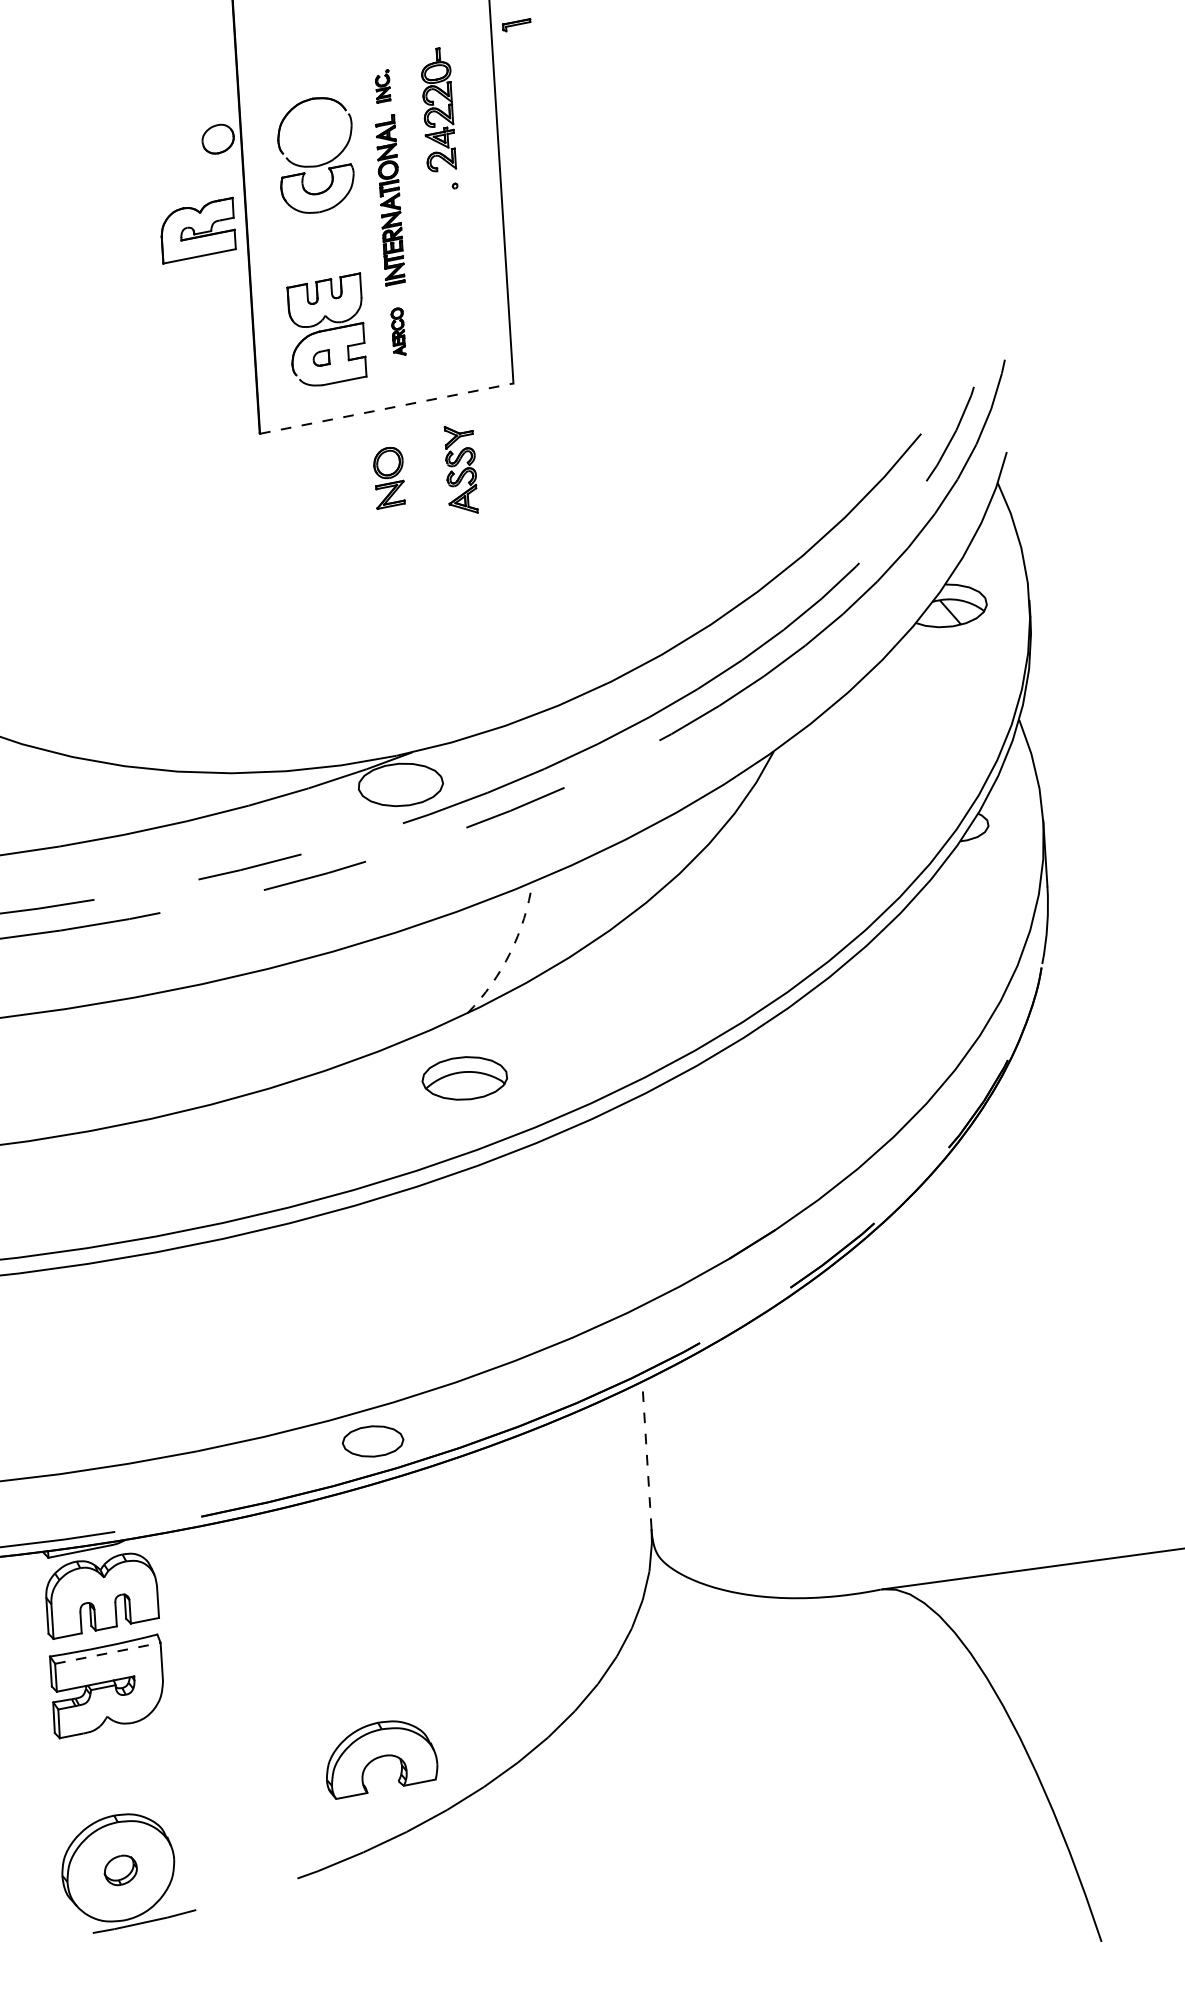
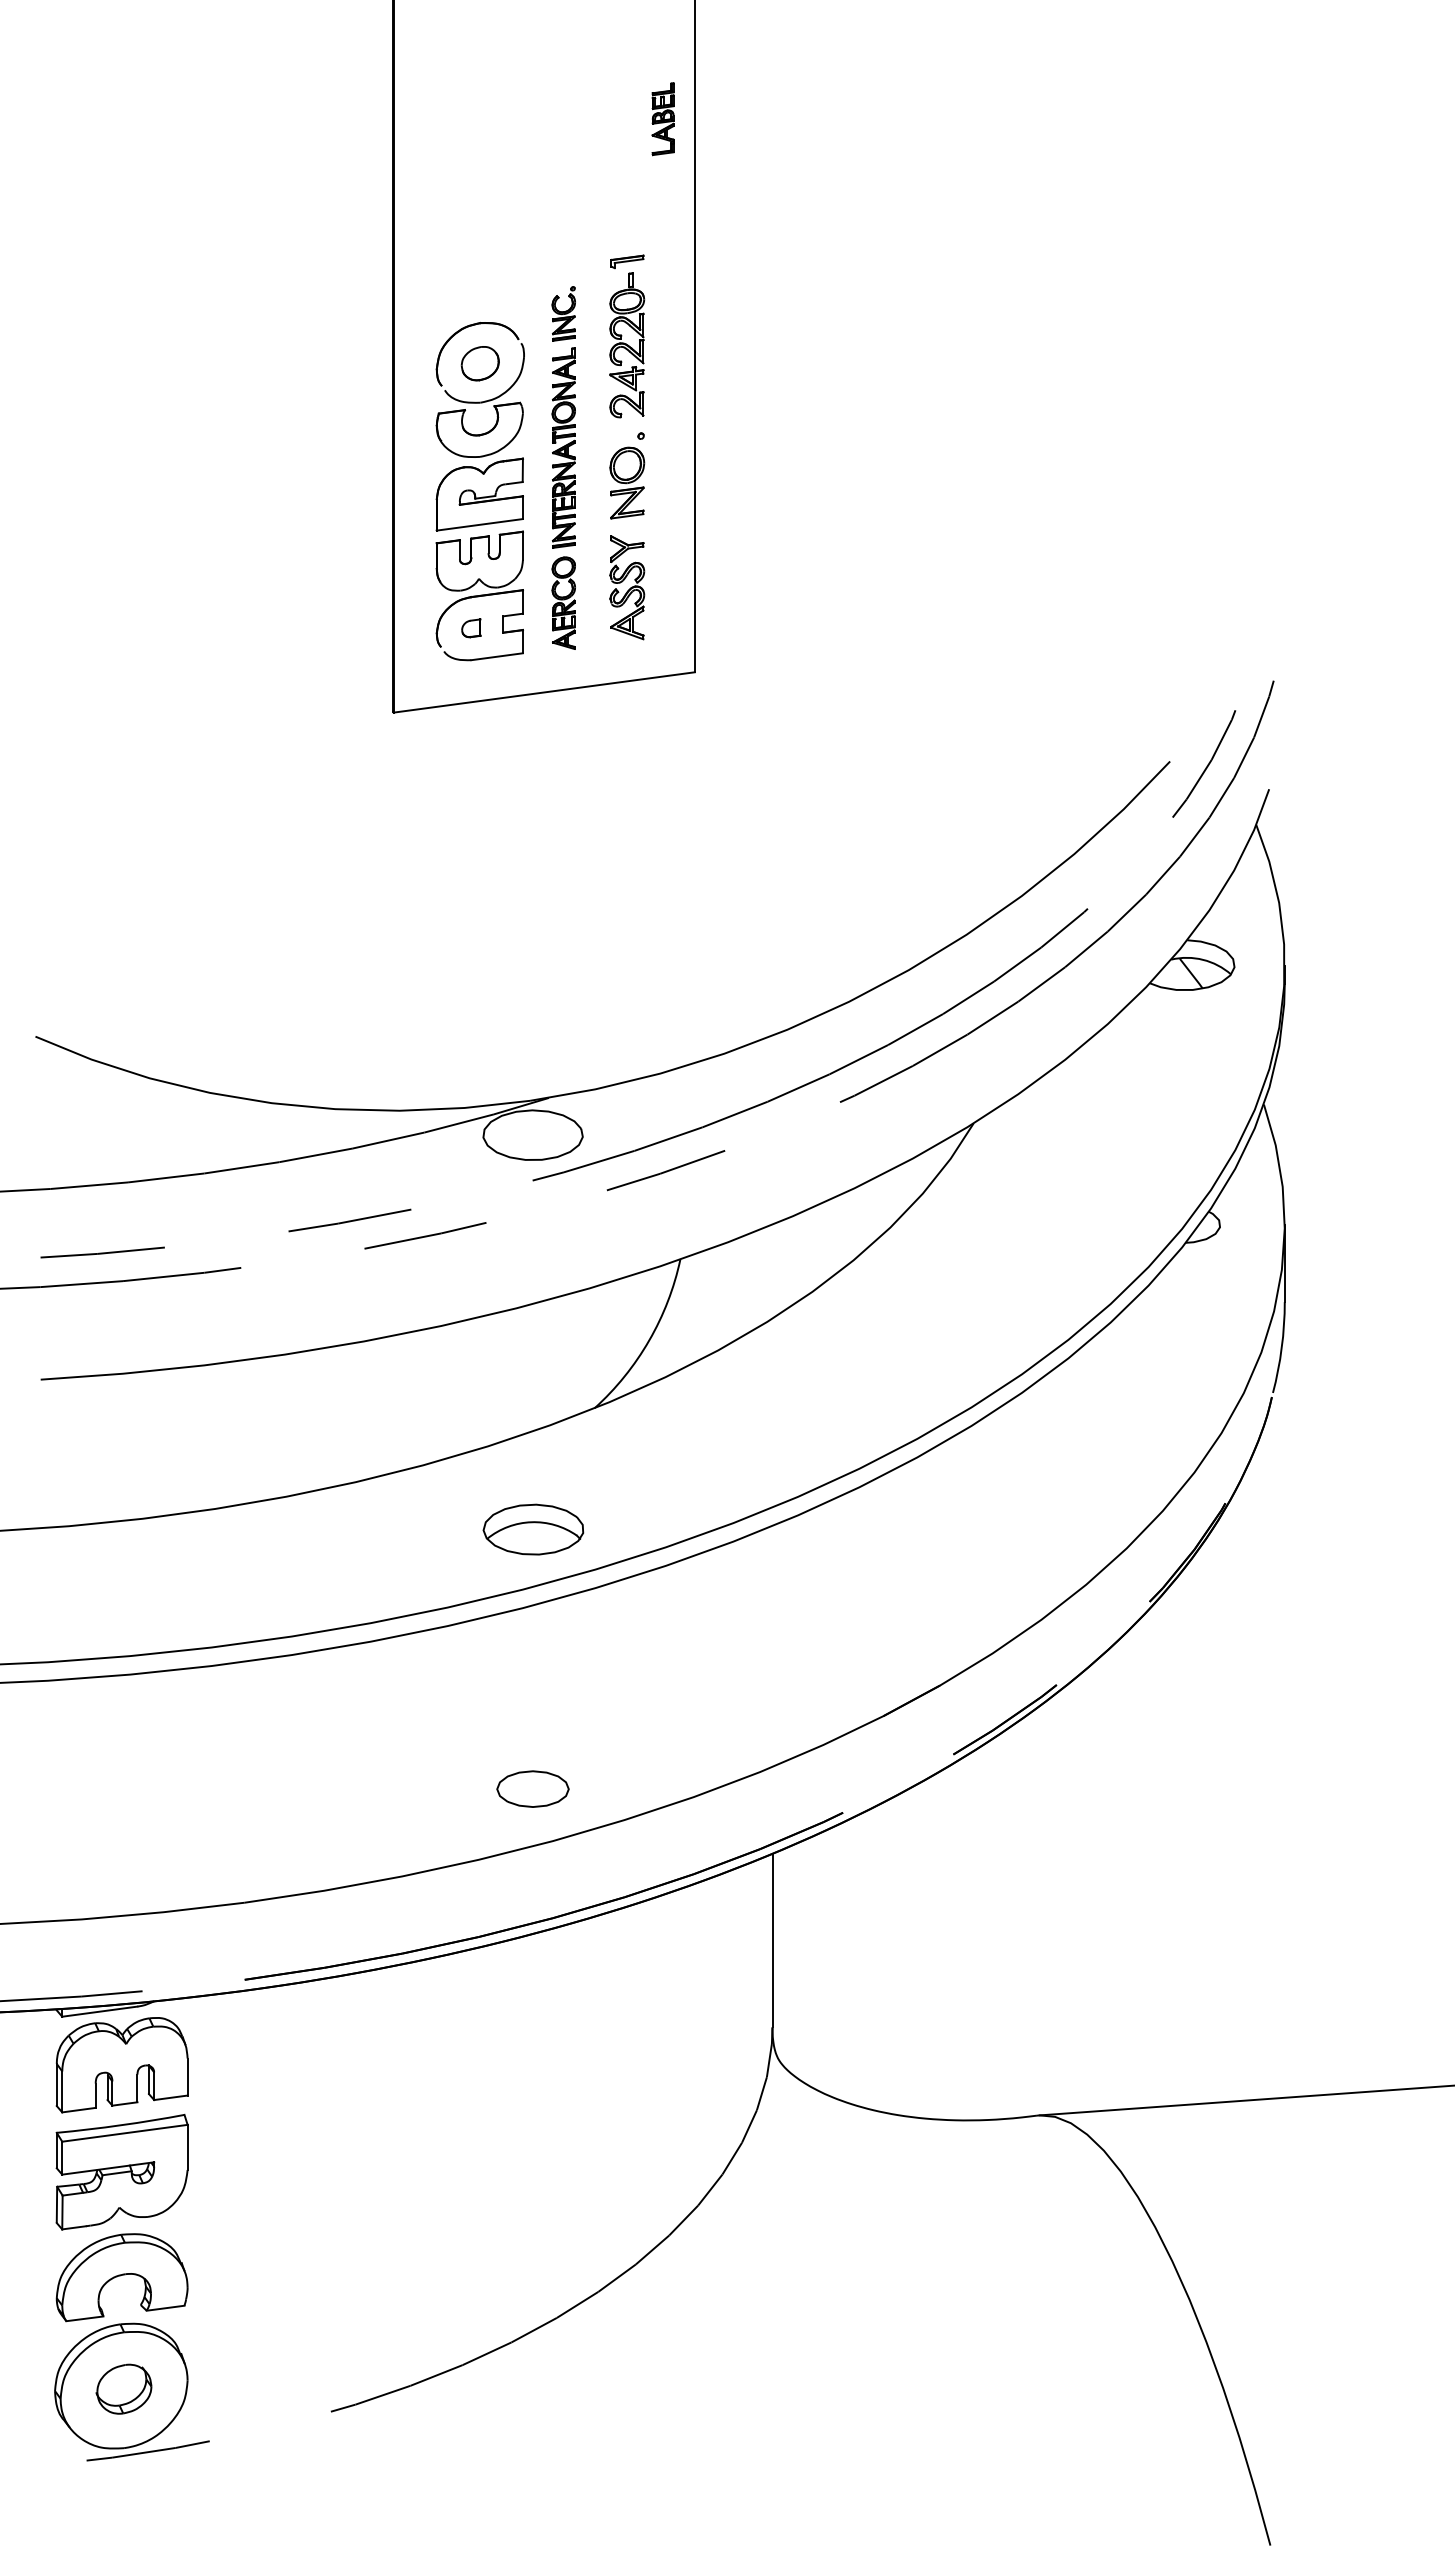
part: (516, 24) -> (627, 261), moved
part: (382, 86) -> (563, 313), size x1.43
part: (217, 139) -> (479, 363), moved
part: (197, 230) -> (479, 494), moved
part: (398, 331) -> (563, 602), size x1.67
line: (386, 408) -> (544, 692), dashed -> solid
part: (461, 469) -> (627, 587), moved
part: (389, 477) -> (627, 482), moved
arc: (510, 952) -> (649, 1340), dashed -> solid
part: (464, 1078) -> (533, 1529), moved
part: (372, 1440) -> (532, 1788), moved
line: (646, 1455) -> (772, 1940), dashed -> solid
line: (108, 1653) -> (125, 2133), dashed -> solid
part: (380, 1758) -> (121, 2277), moved
part: (120, 1869) -> (123, 2388), size x1.43

